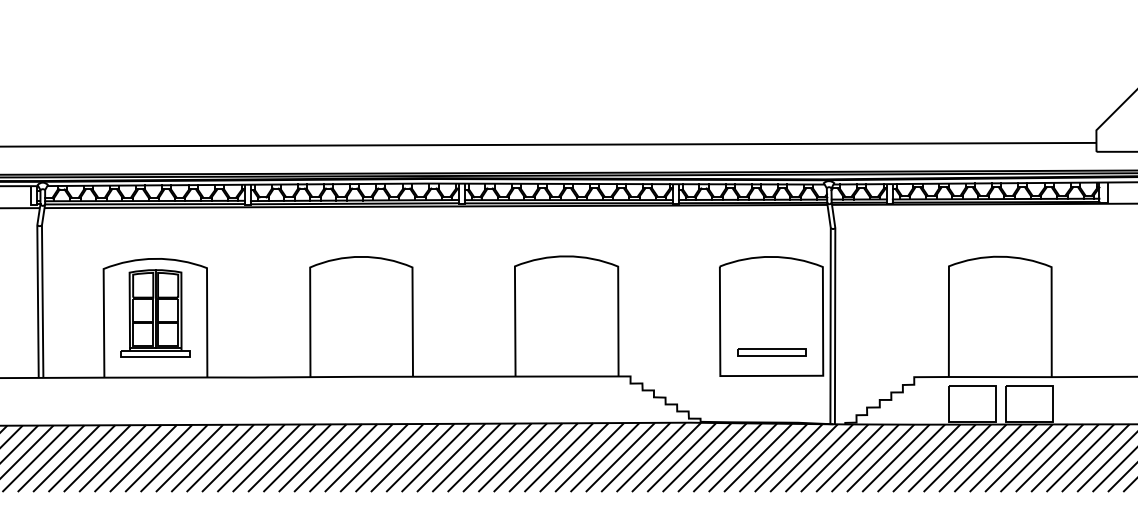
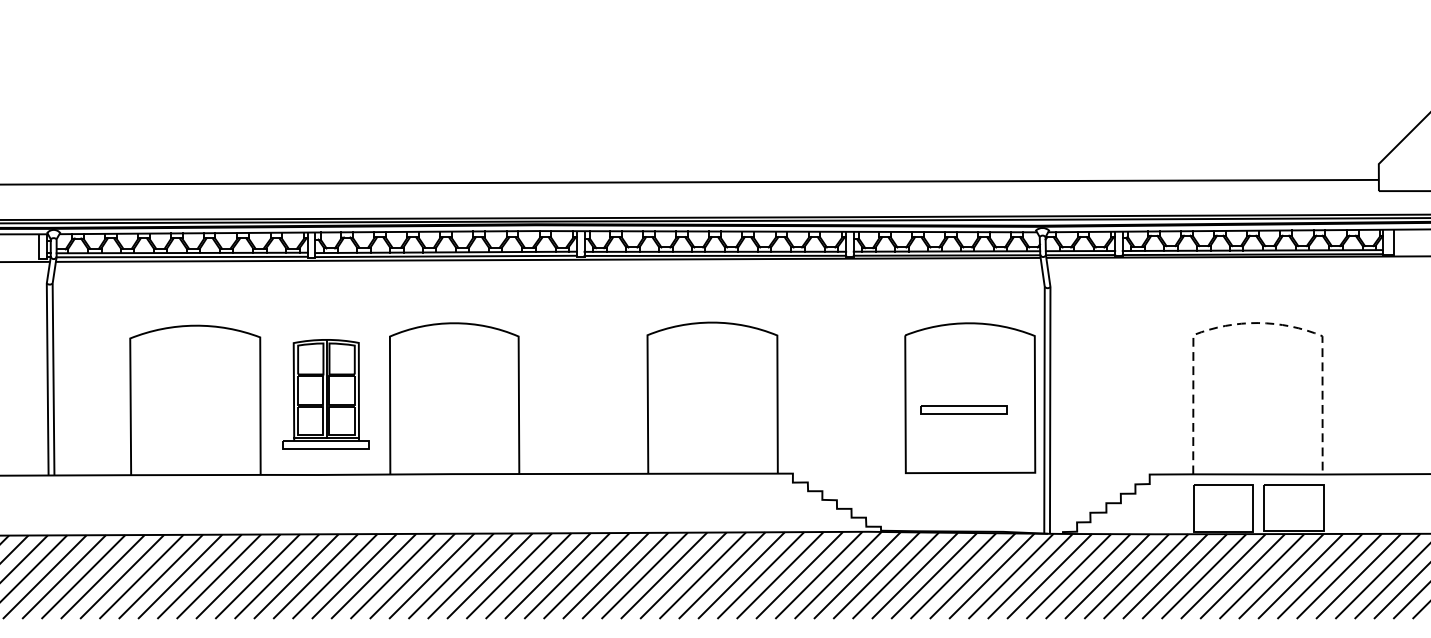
line: (1000, 256) -> (1258, 322), solid -> dashed
part: (155, 313) -> (326, 394), moved
part: (771, 352) -> (963, 409), moved

